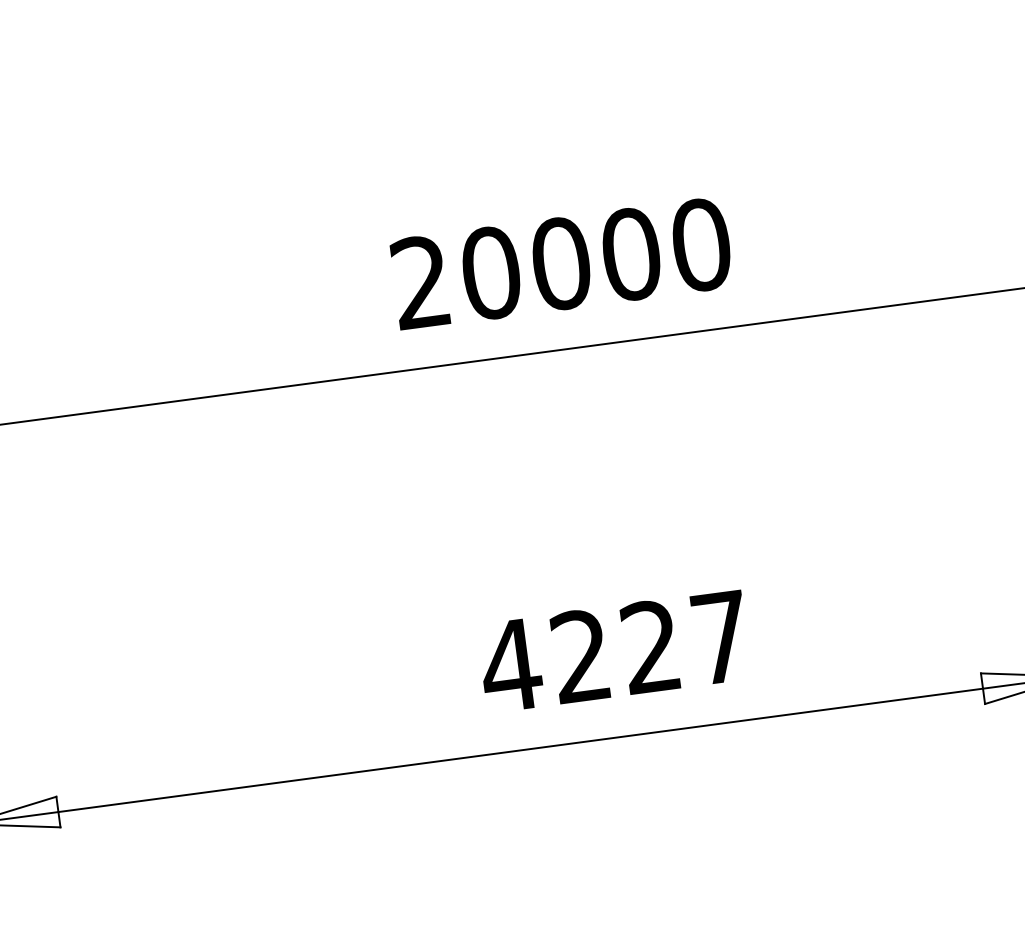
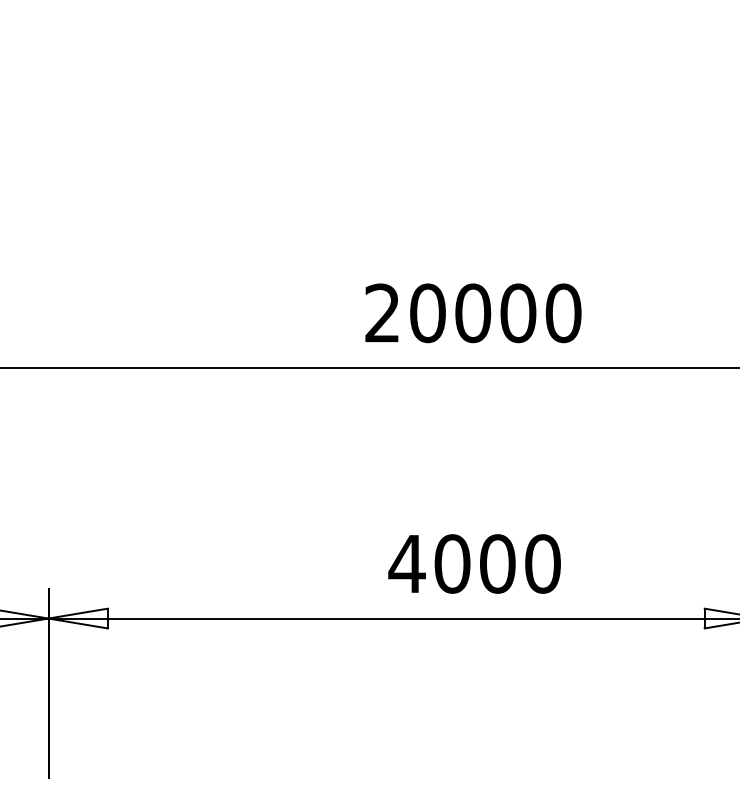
text: (650, 646) -> (497, 563), 4227 -> 4000

